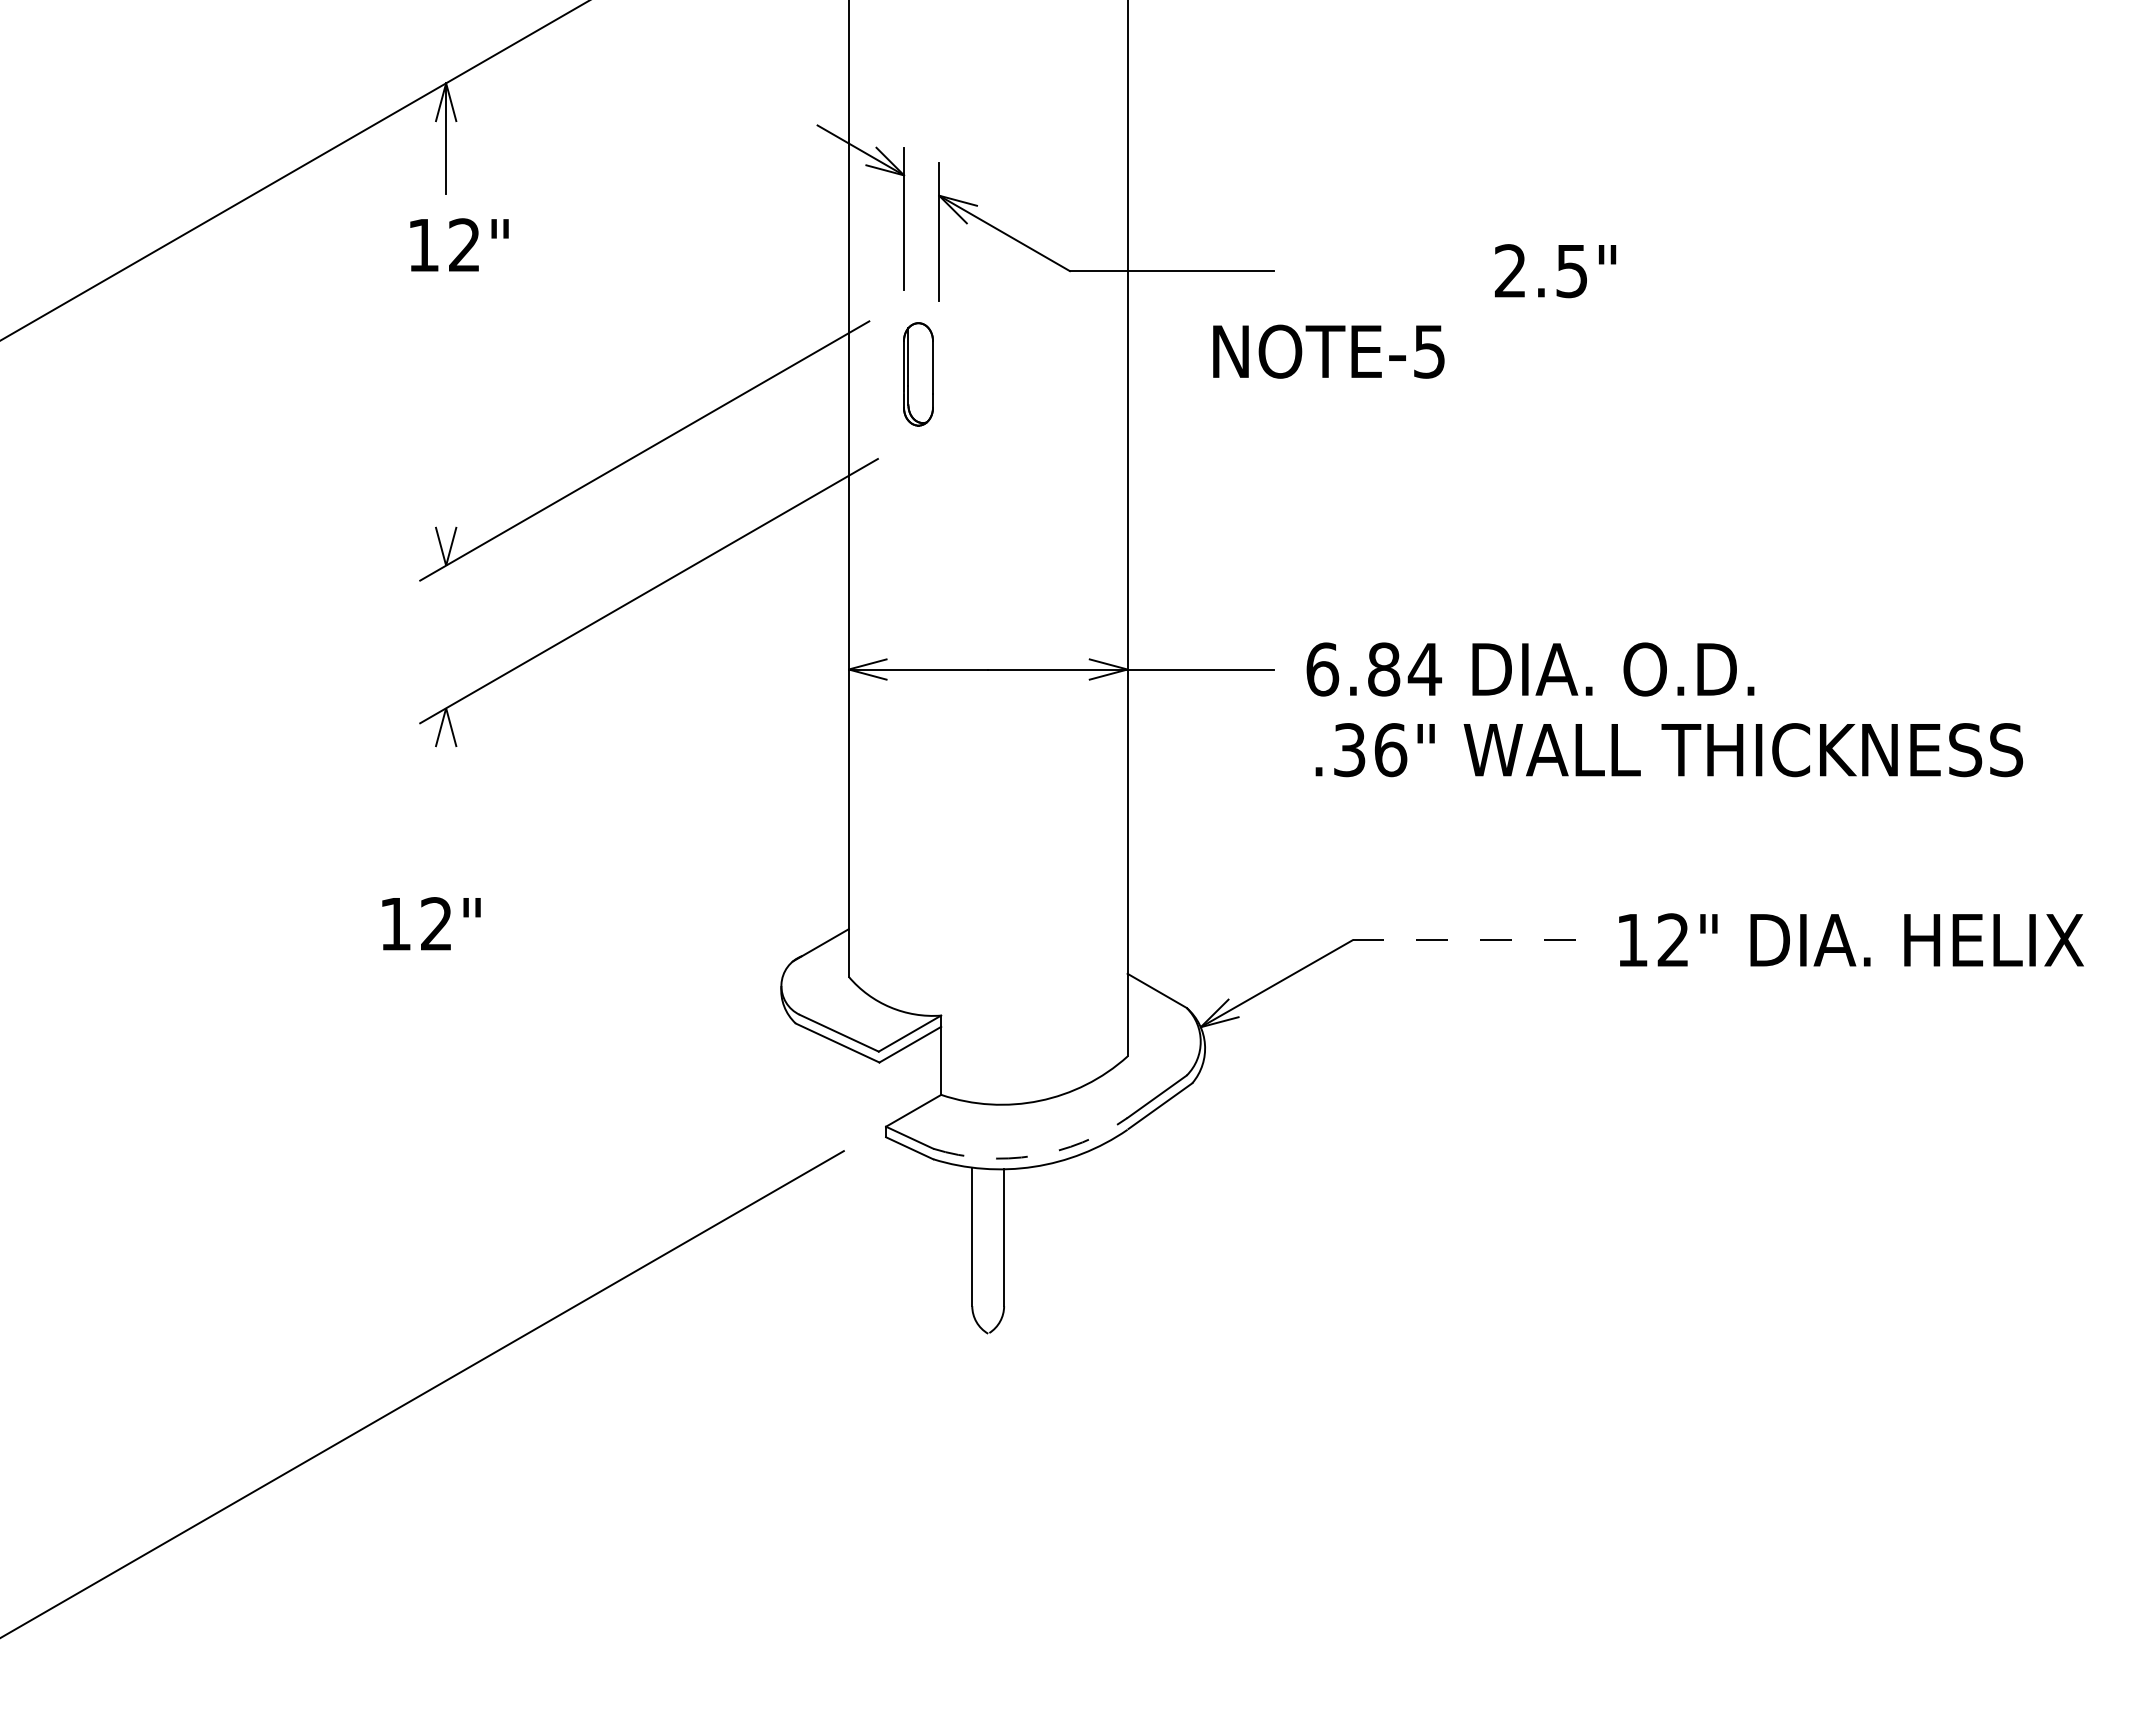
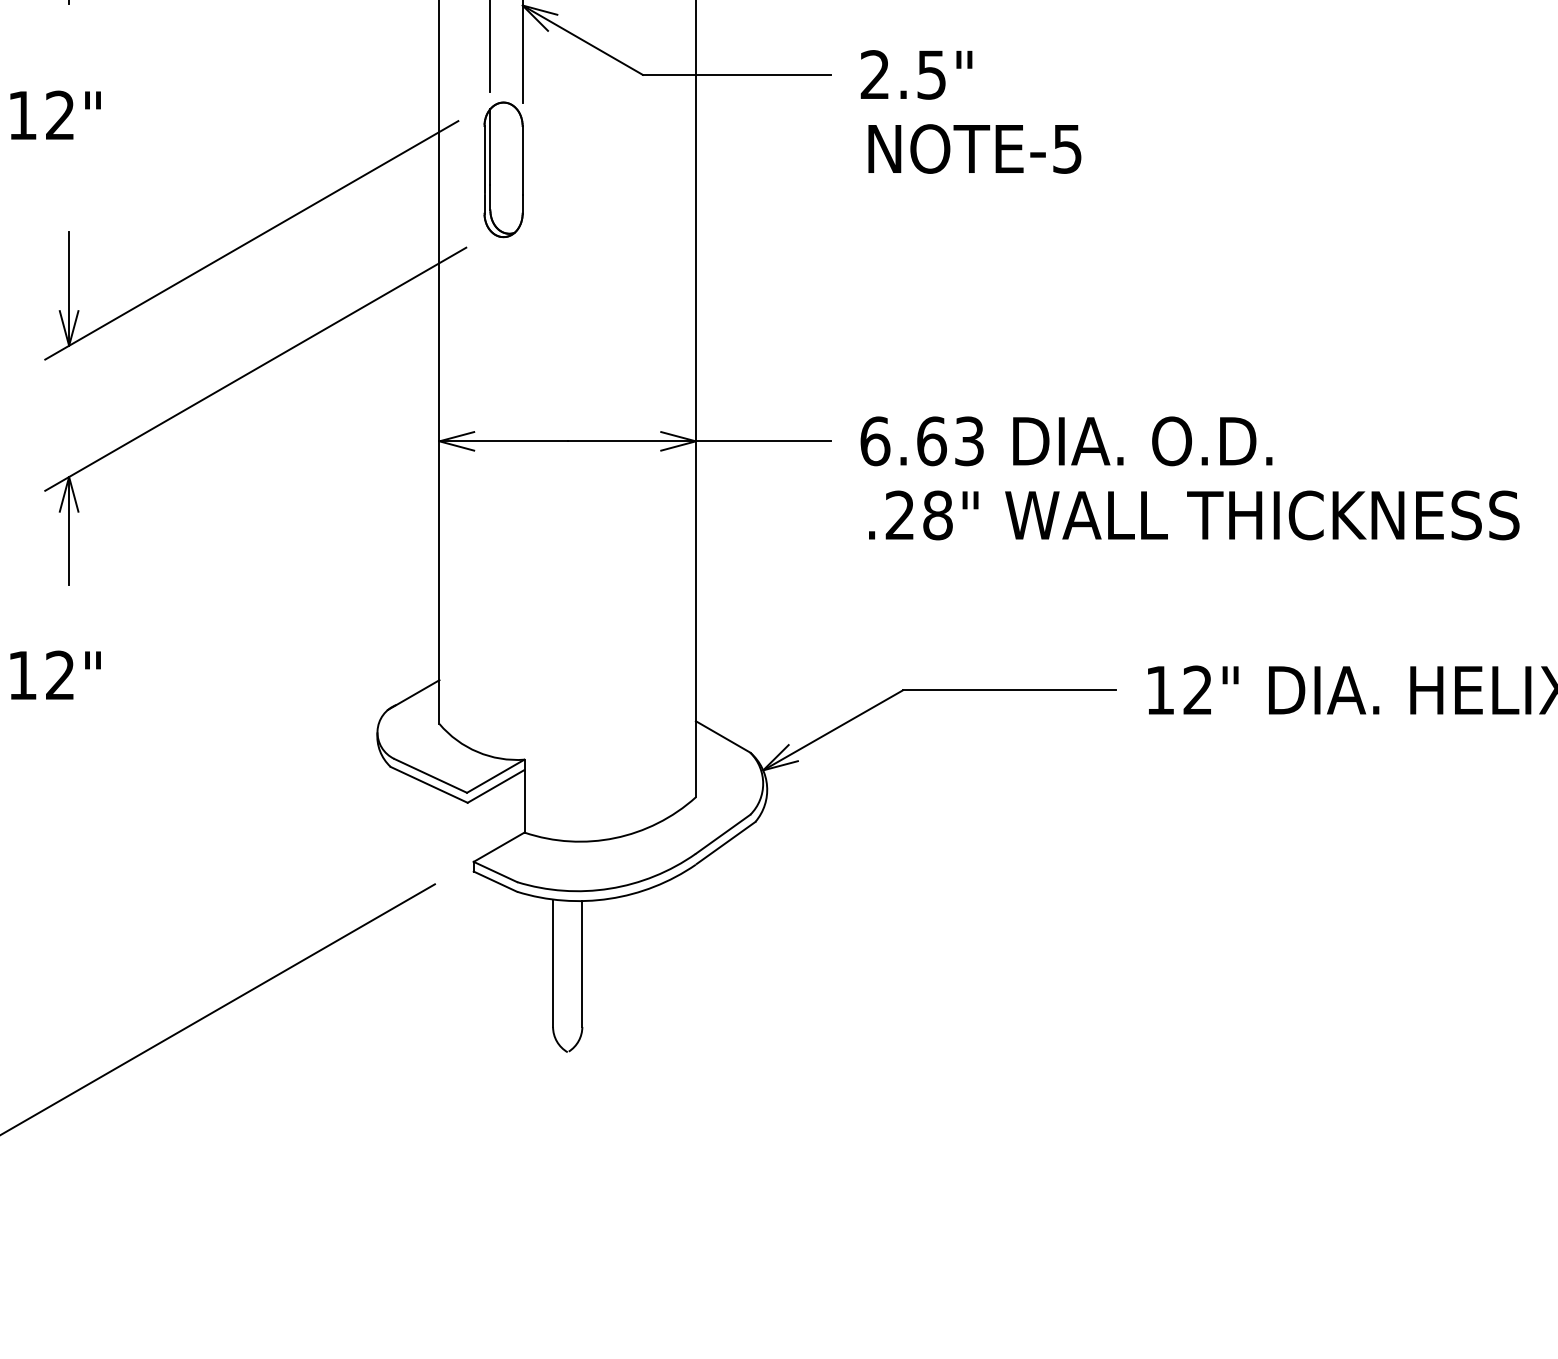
text: (459, 244) -> (55, 114), moved
text: (1555, 271) -> (916, 75), moved
text: (1328, 351) -> (974, 148), moved
part: (918, 374) -> (503, 169), size x1.43
line: (446, 503) -> (69, 288), added
text: (1405, 669) -> (951, 441), 6.84 -> 6.63
text: (1370, 750) -> (919, 515), .36" -> .28"
line: (446, 766) -> (69, 530), added
line: (1468, 940) -> (1009, 690), dashed -> solid
arc: (1033, 1155) -> (609, 888), dashed -> solid

